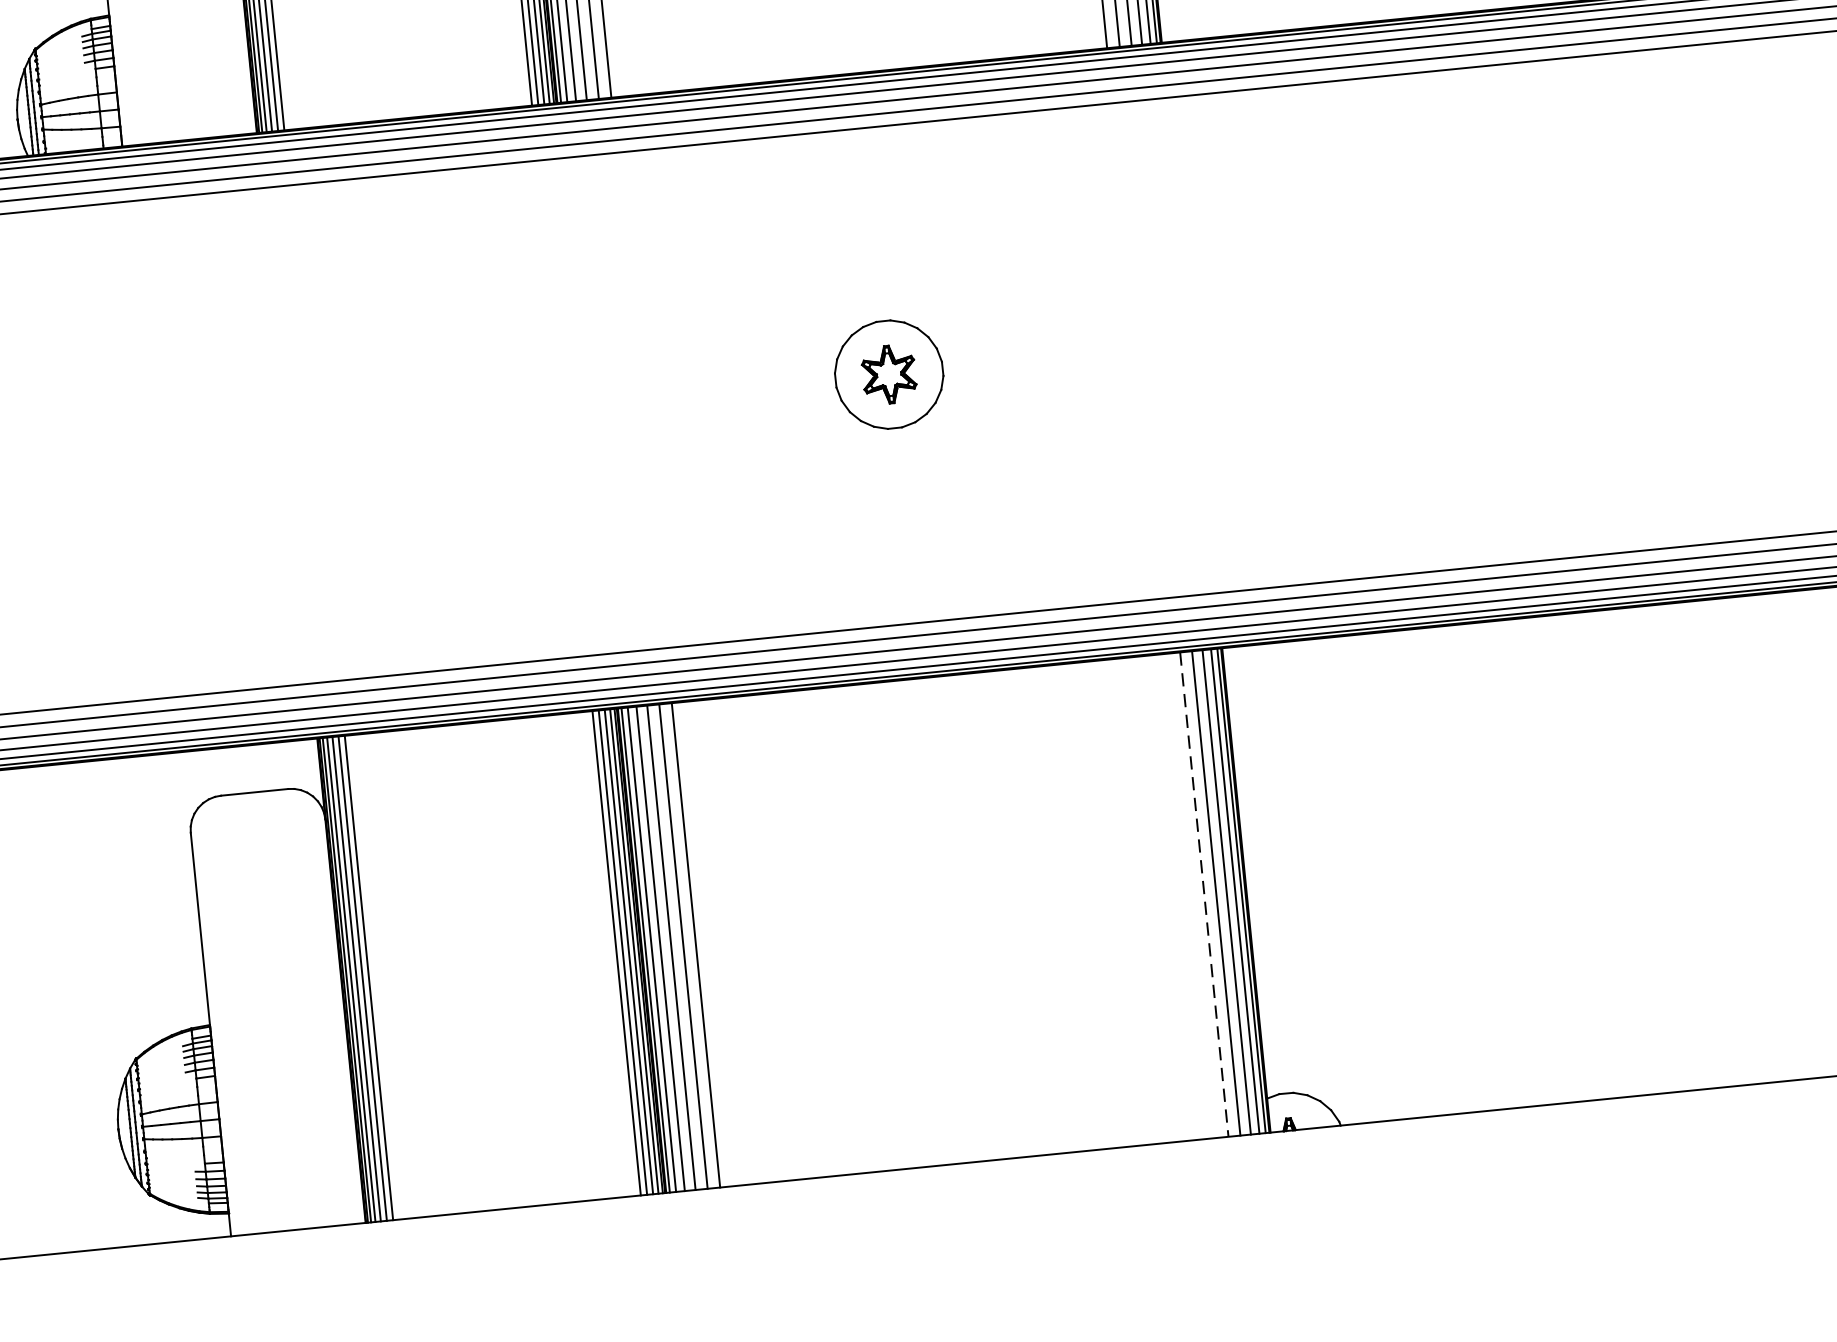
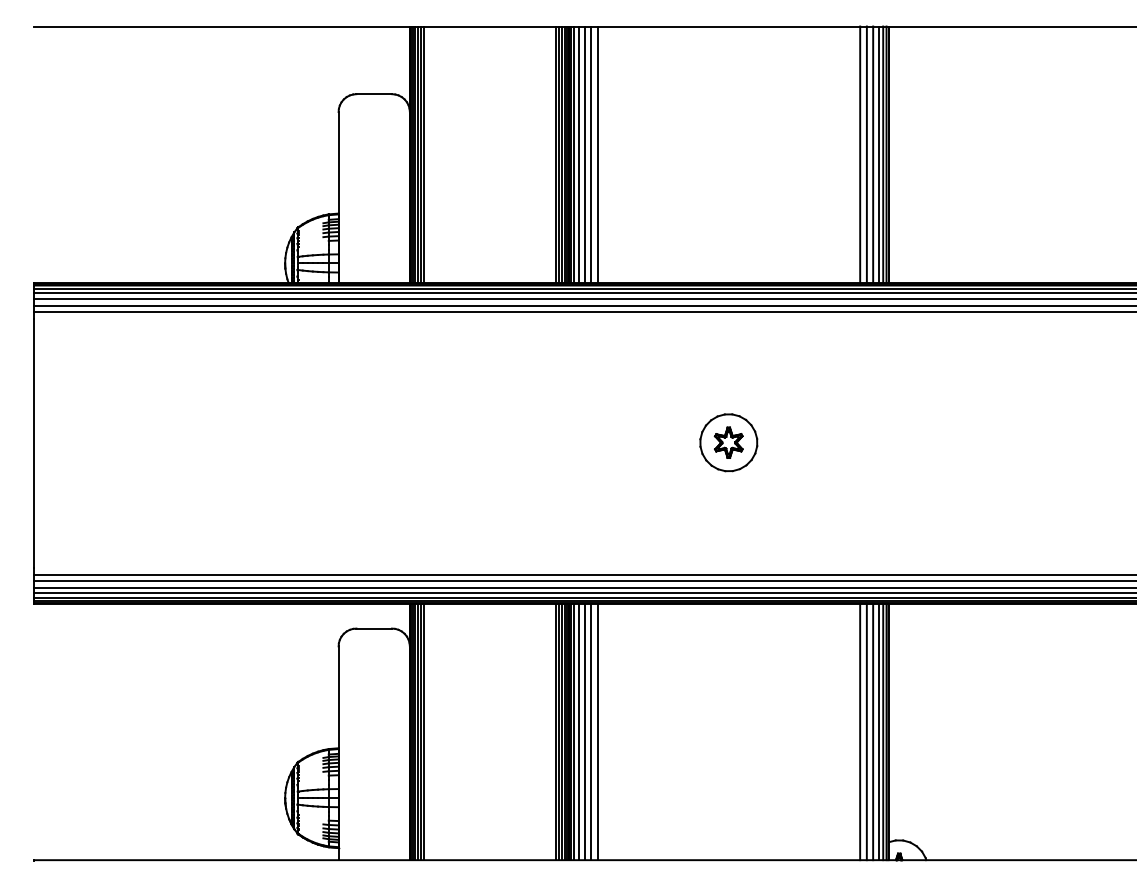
line: (1192, 895) -> (860, 731), added
line: (1203, 895) -> (866, 732), dashed -> solid

